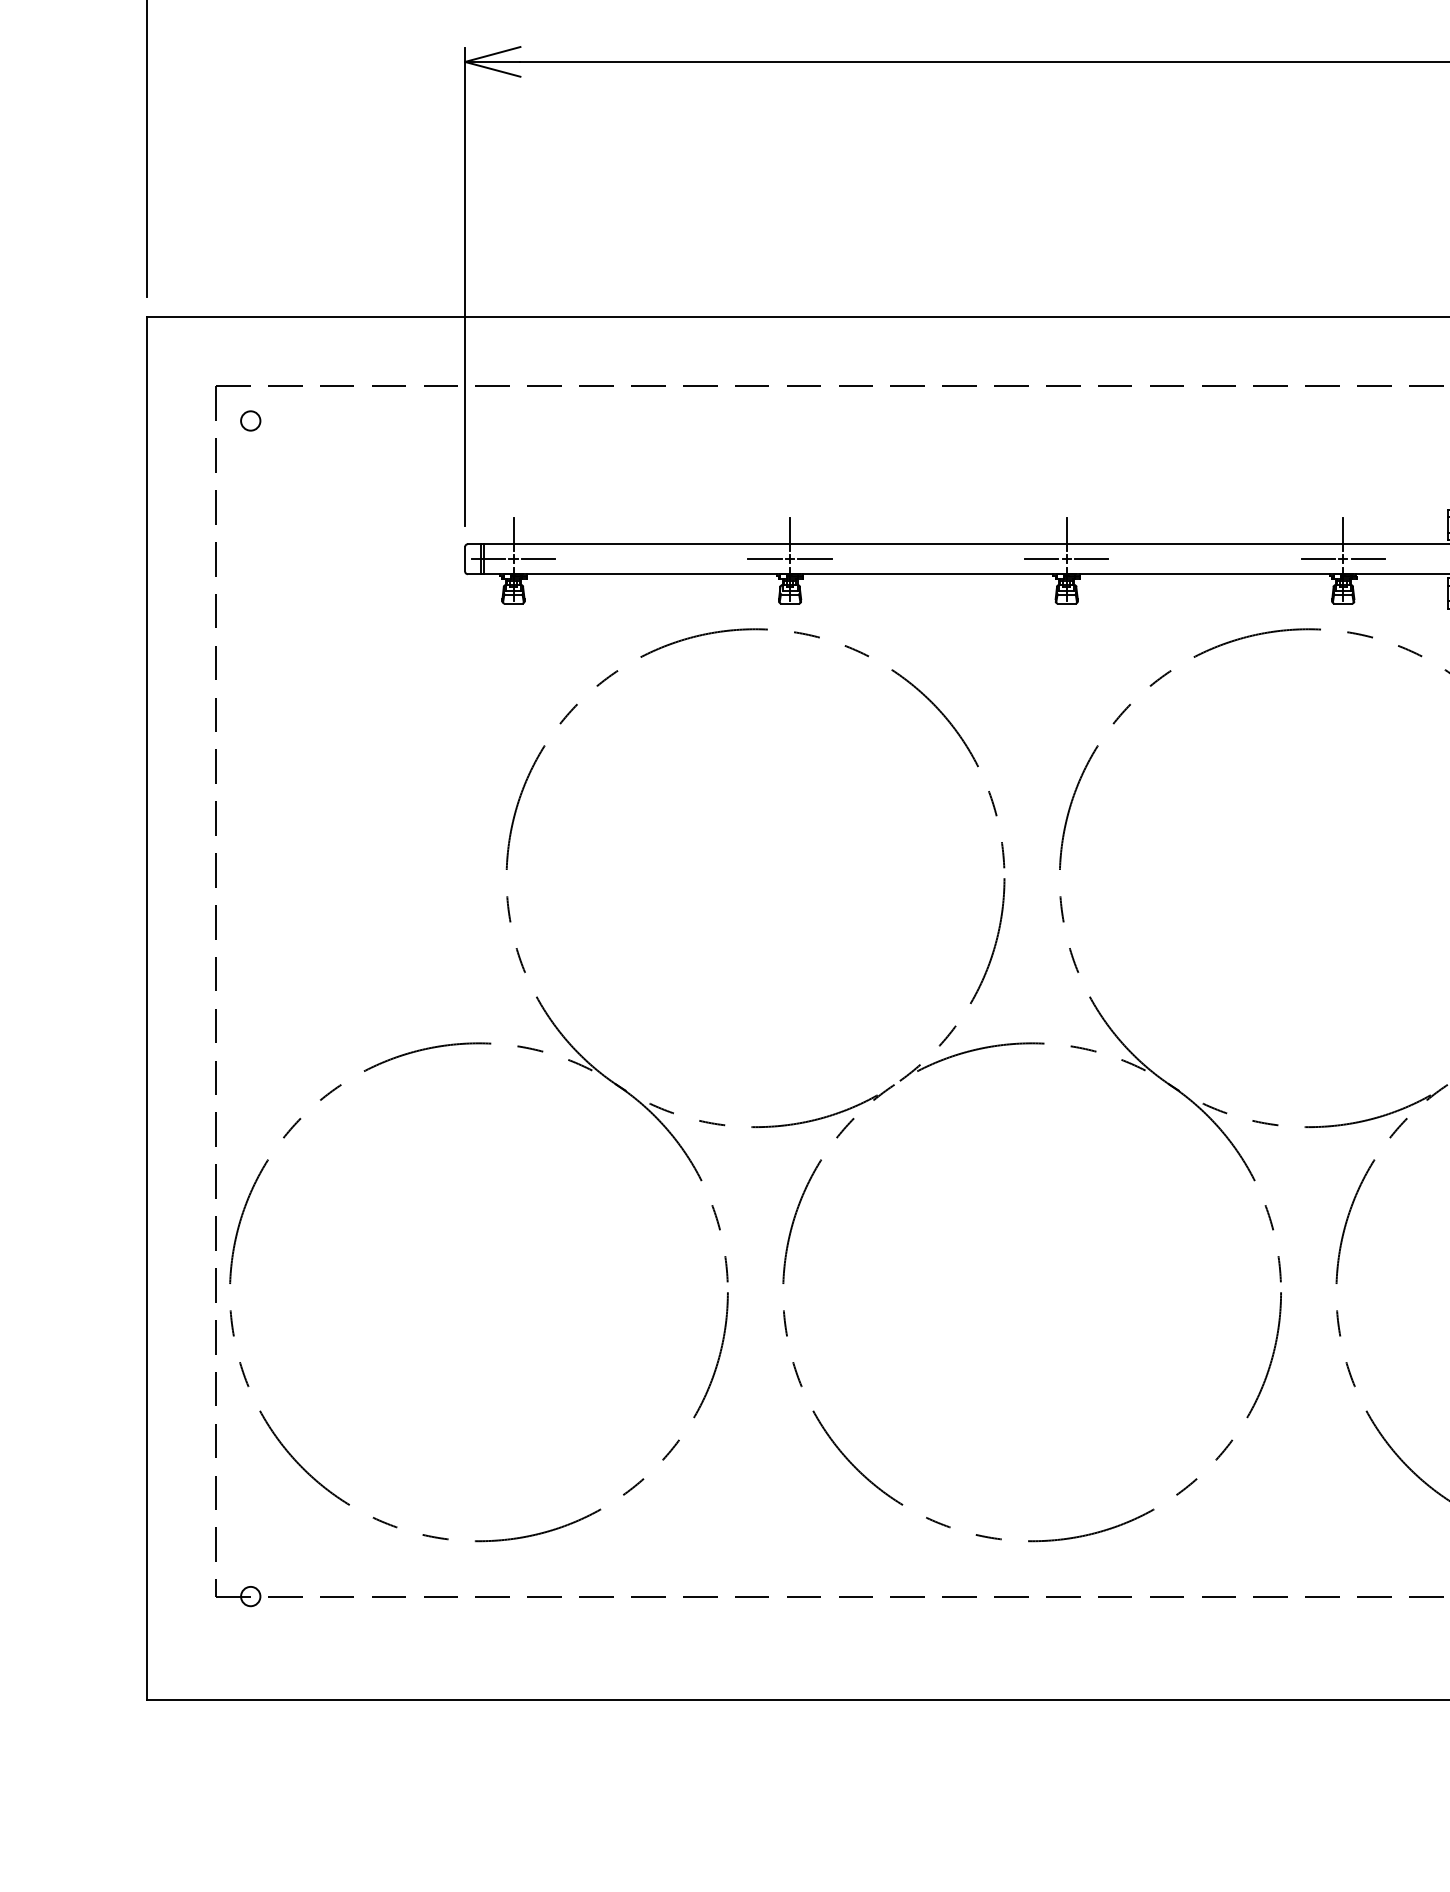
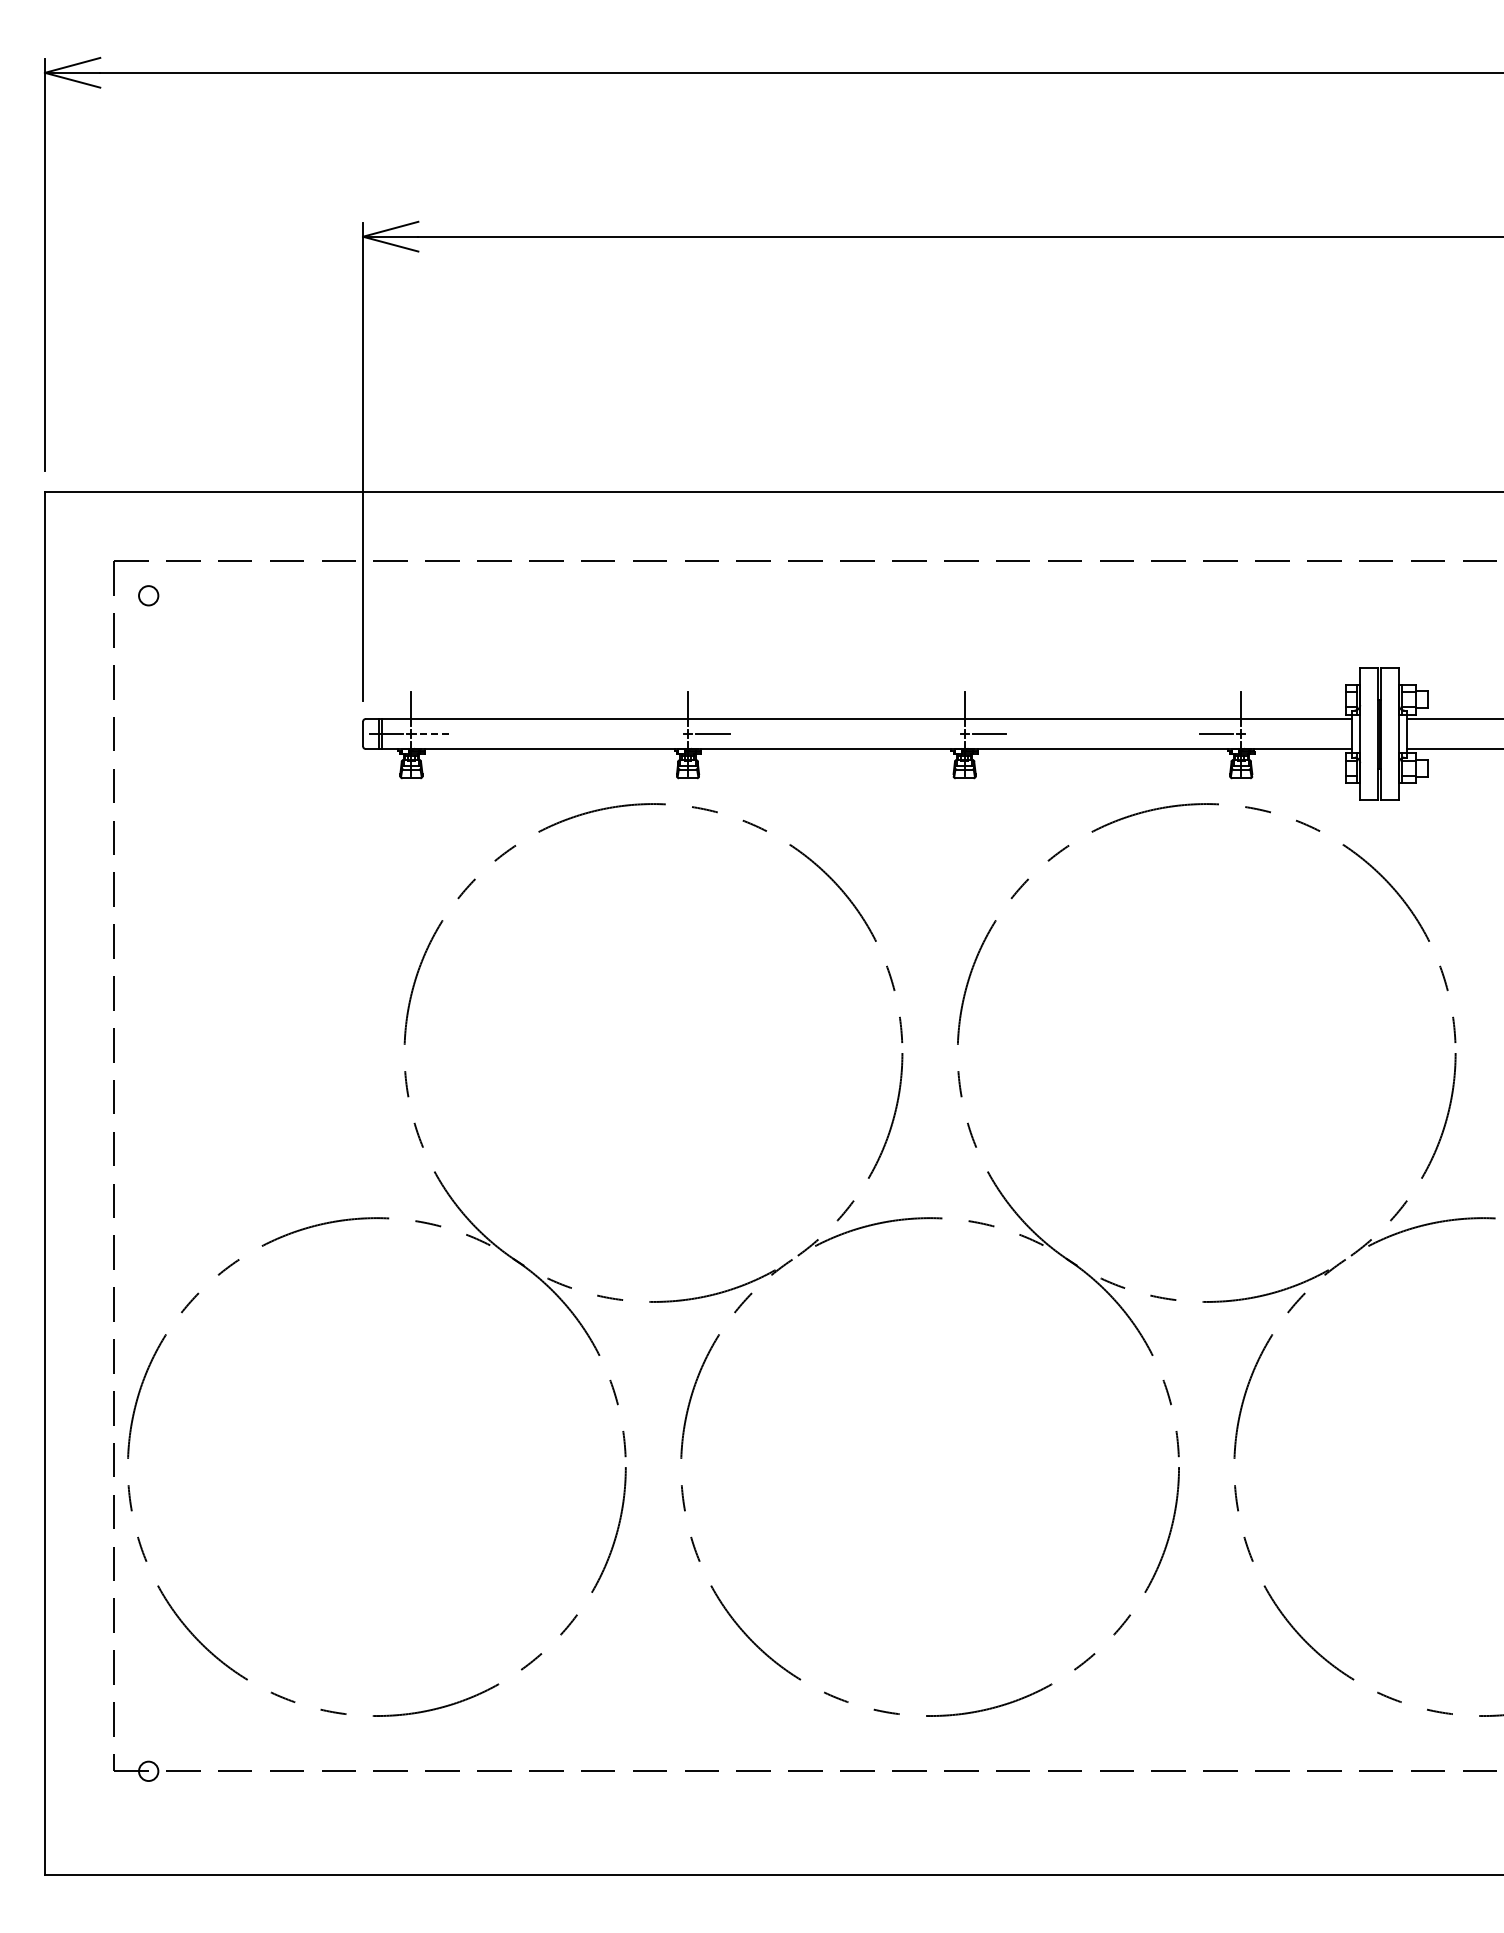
line: (538, 559) -> (436, 734), solid -> dashed
line: (764, 559) -> (662, 734), removed
line: (1041, 559) -> (939, 734), removed
line: (1367, 559) -> (1265, 734), removed

